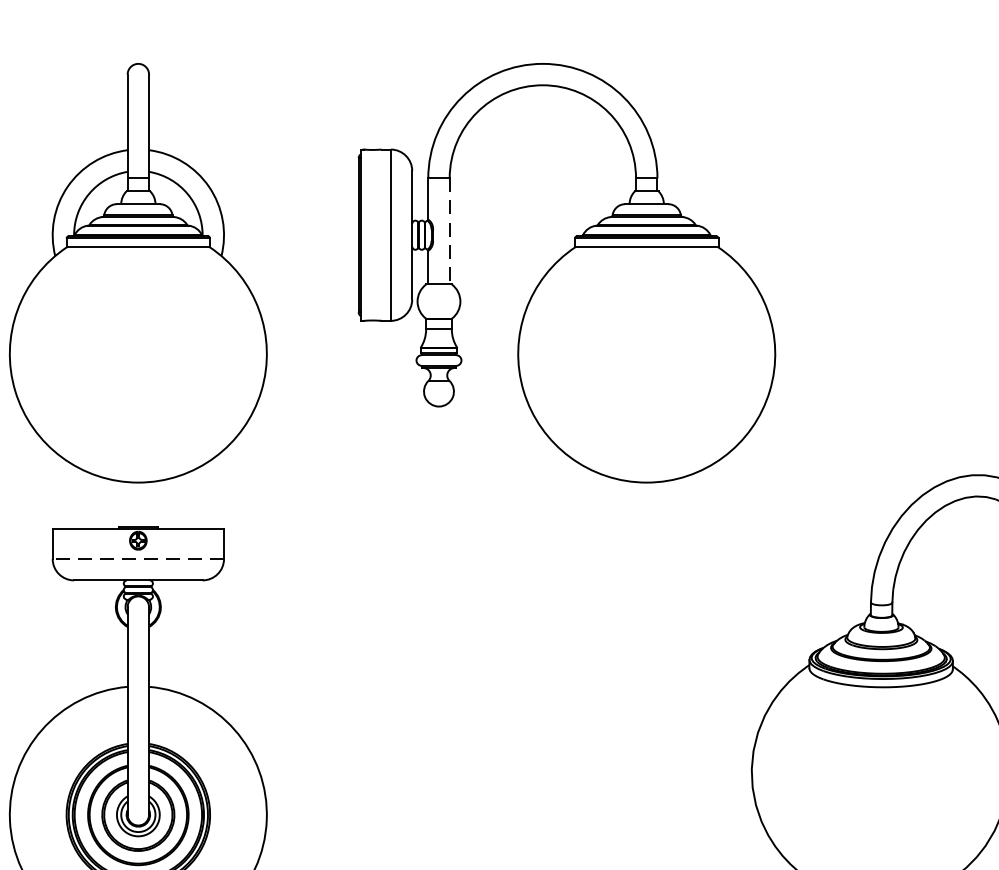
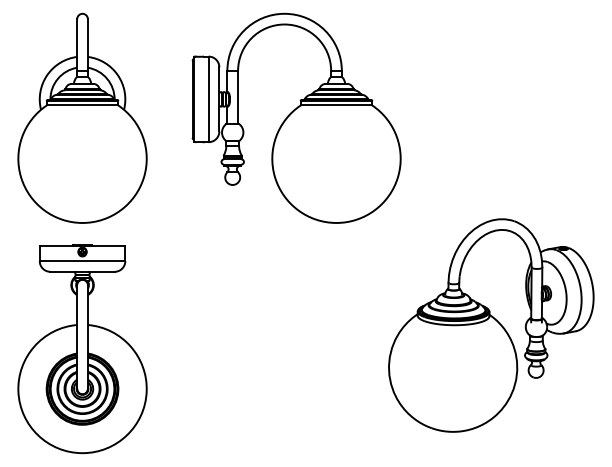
line: (450, 233) -> (238, 98), dashed -> solid
line: (138, 559) -> (82, 261), dashed -> solid

